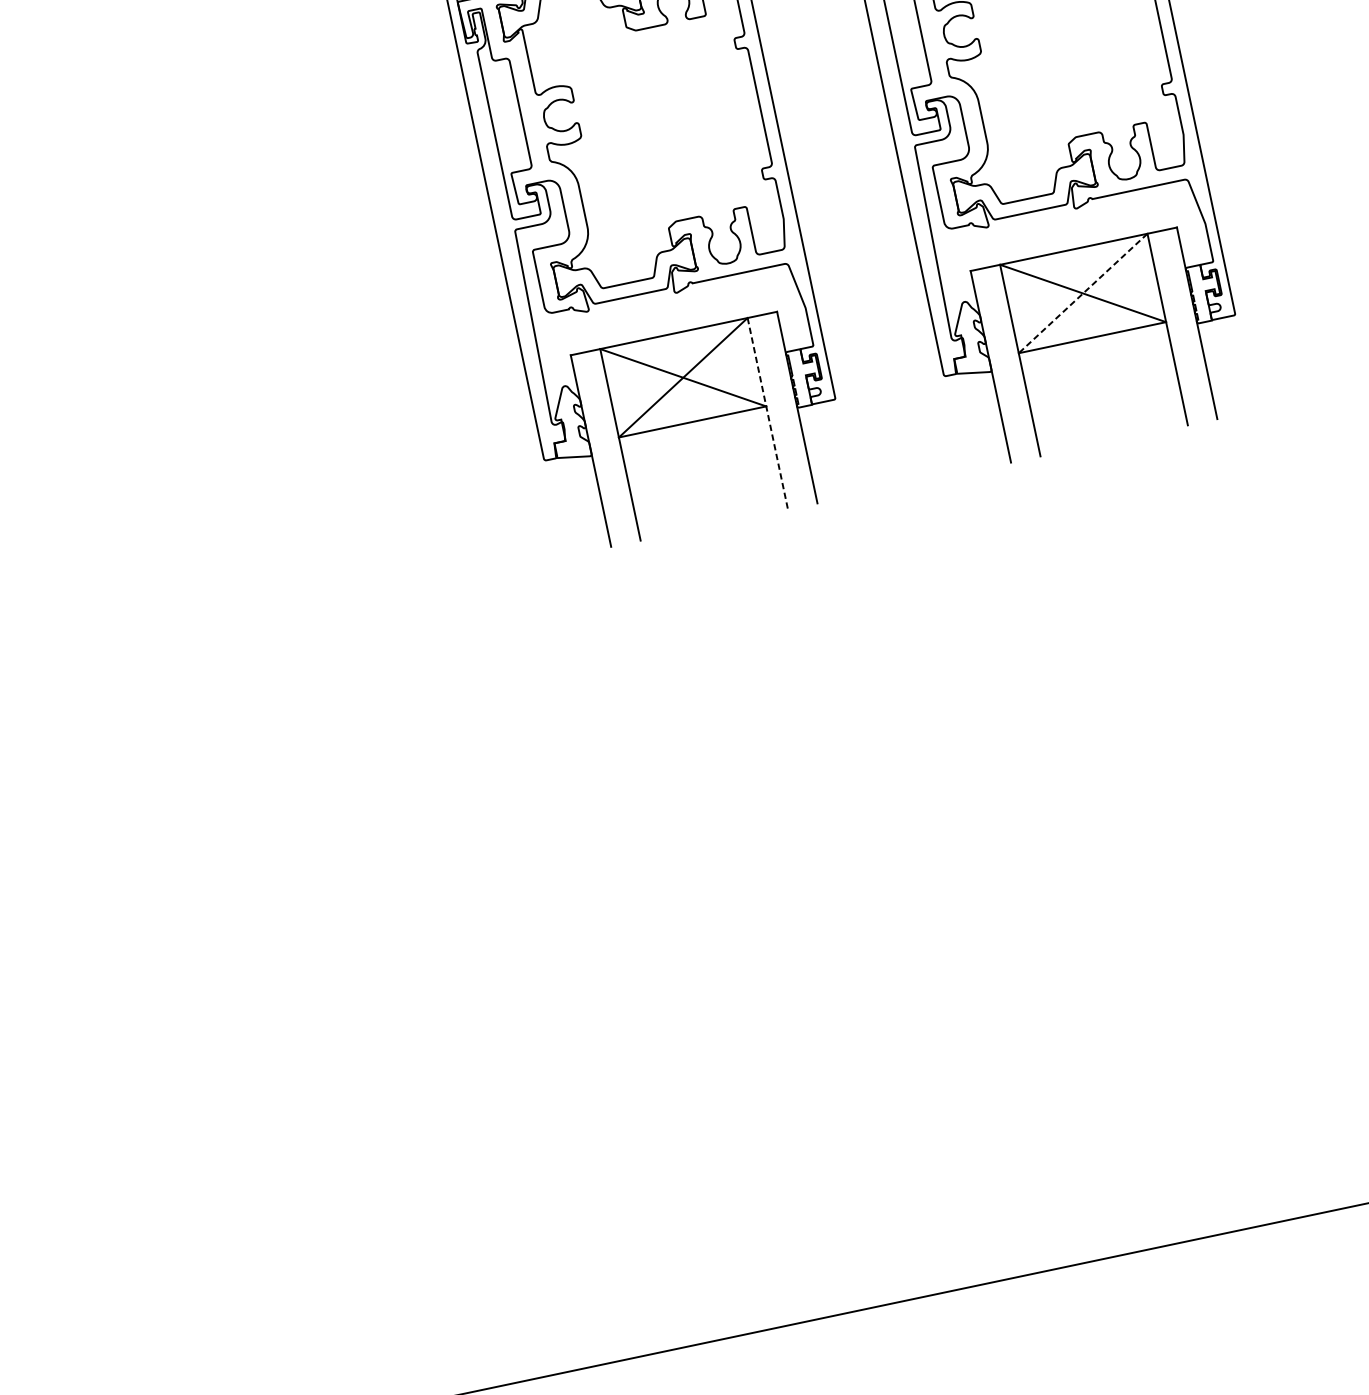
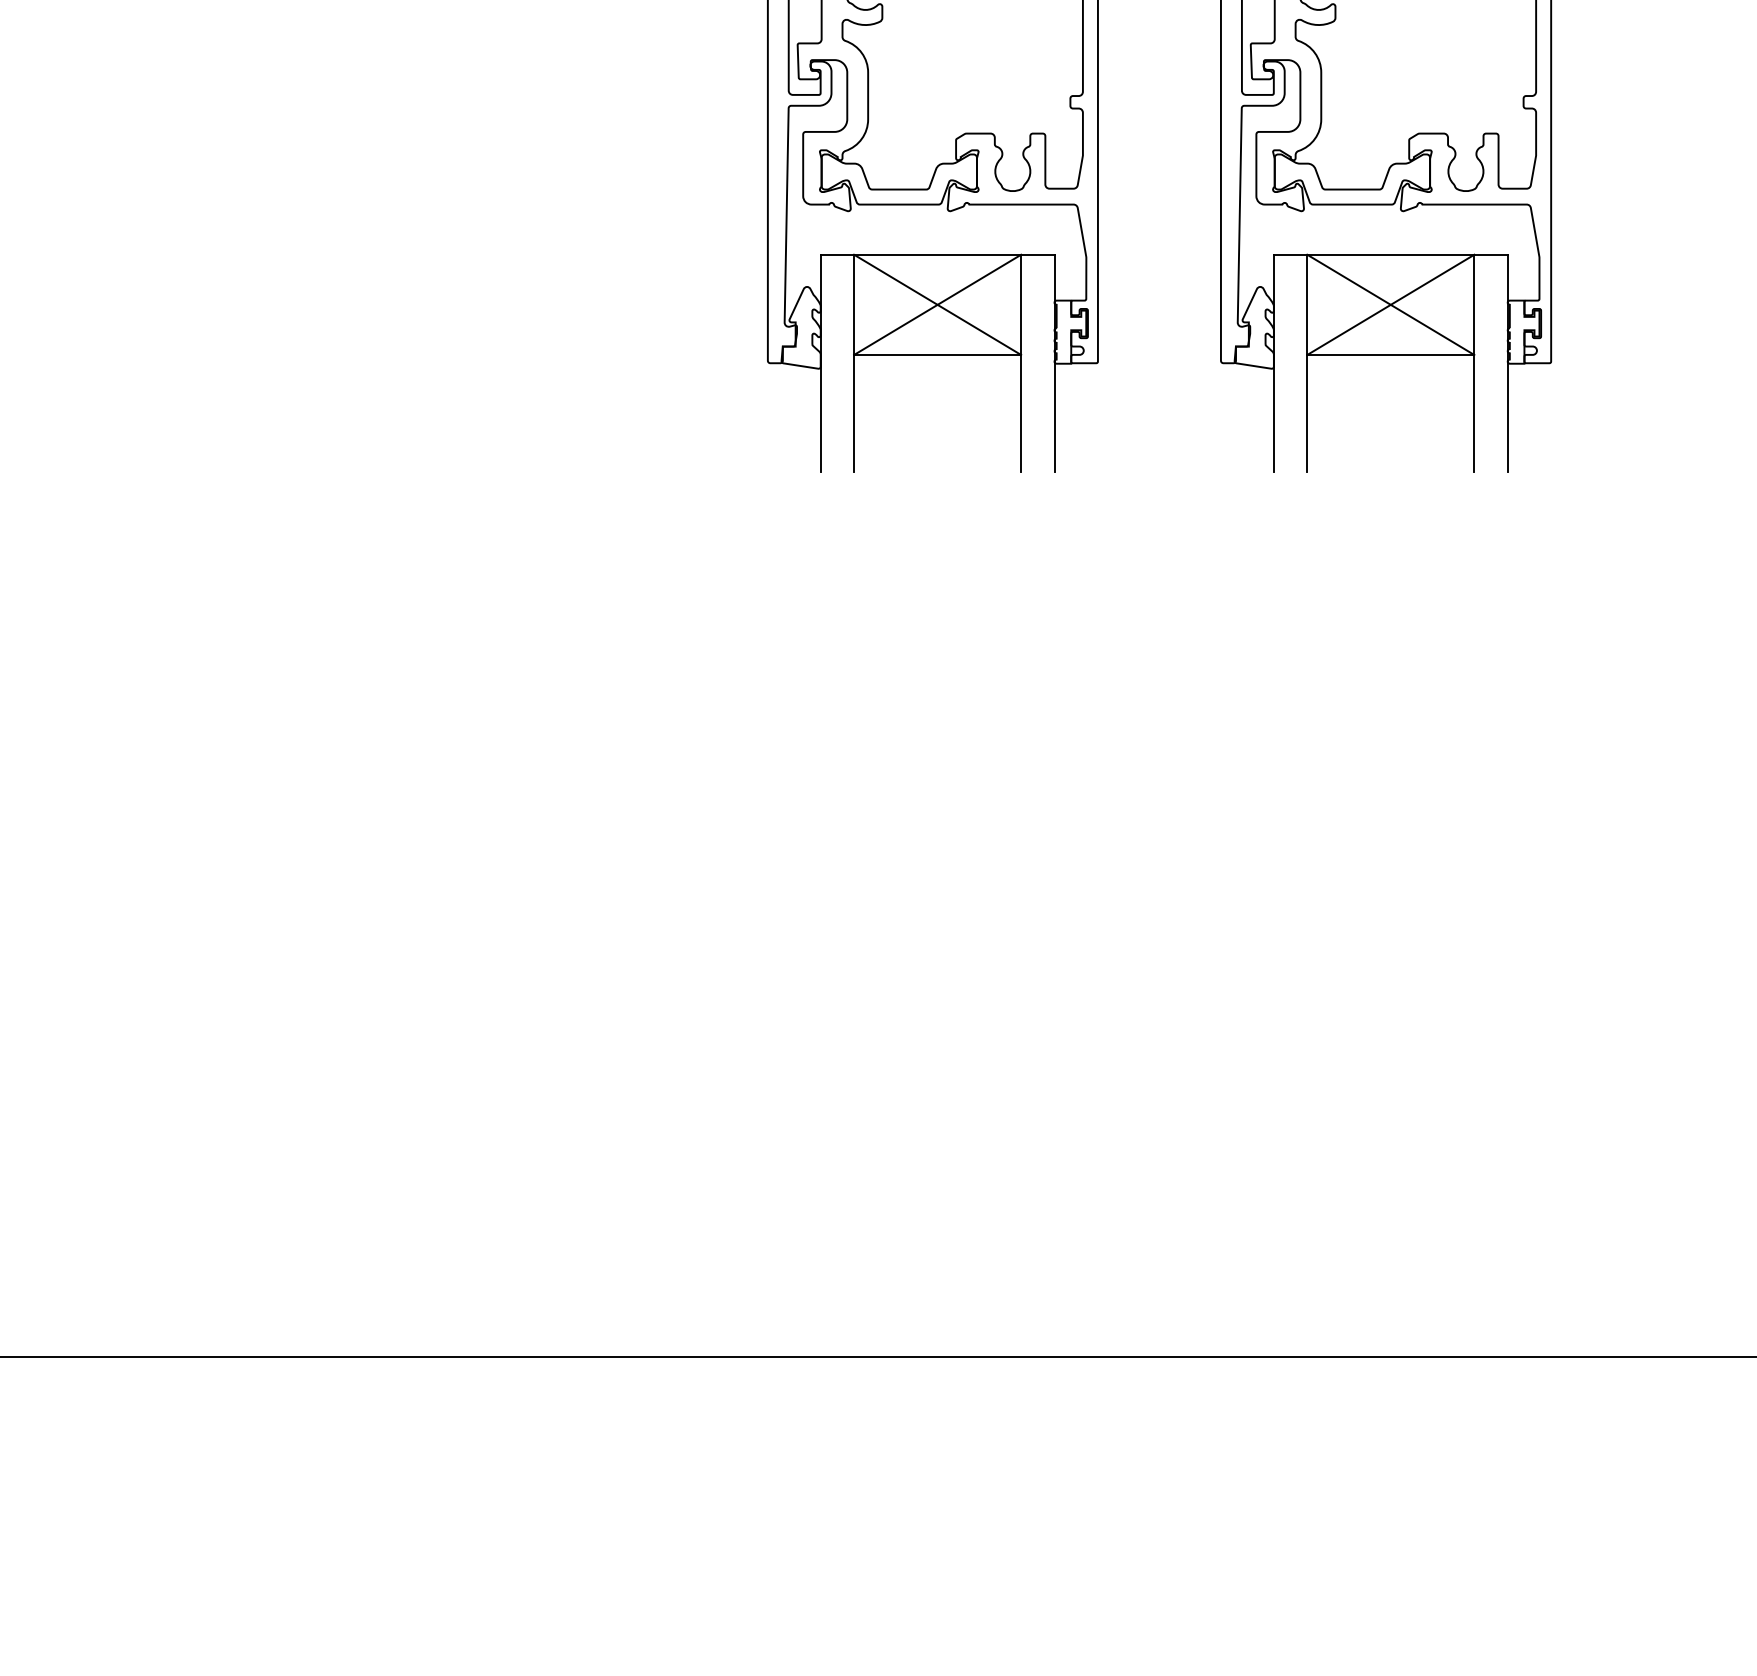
line: (1082, 294) -> (1390, 305), dashed -> solid
line: (768, 413) -> (1021, 363), dashed -> solid

